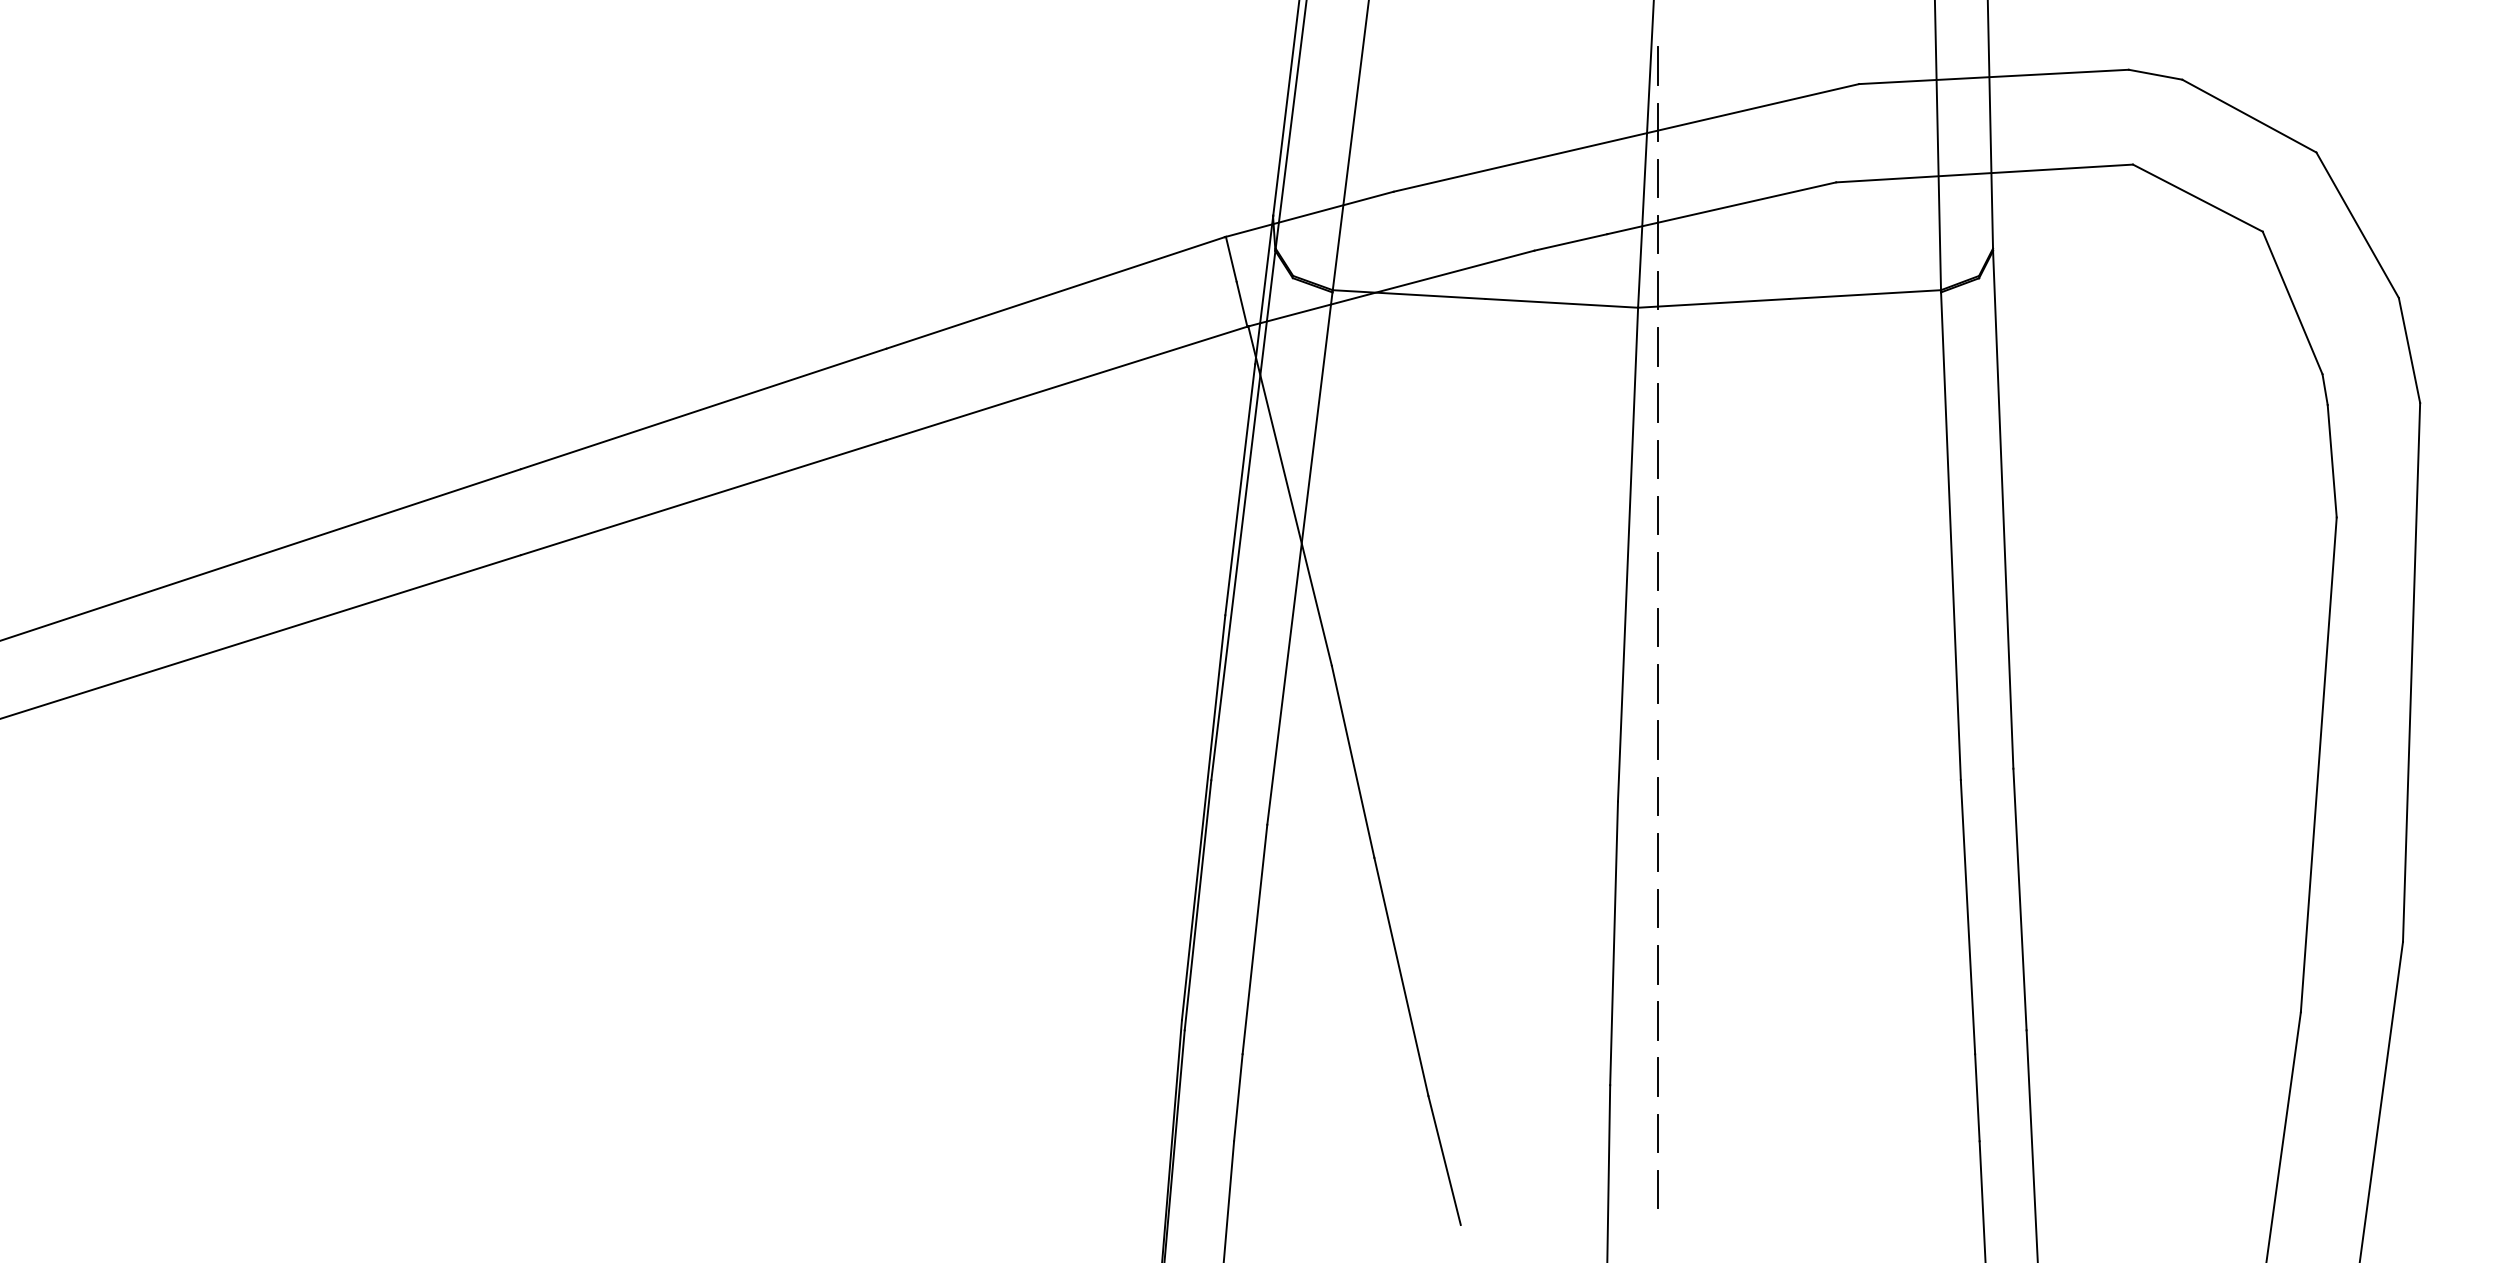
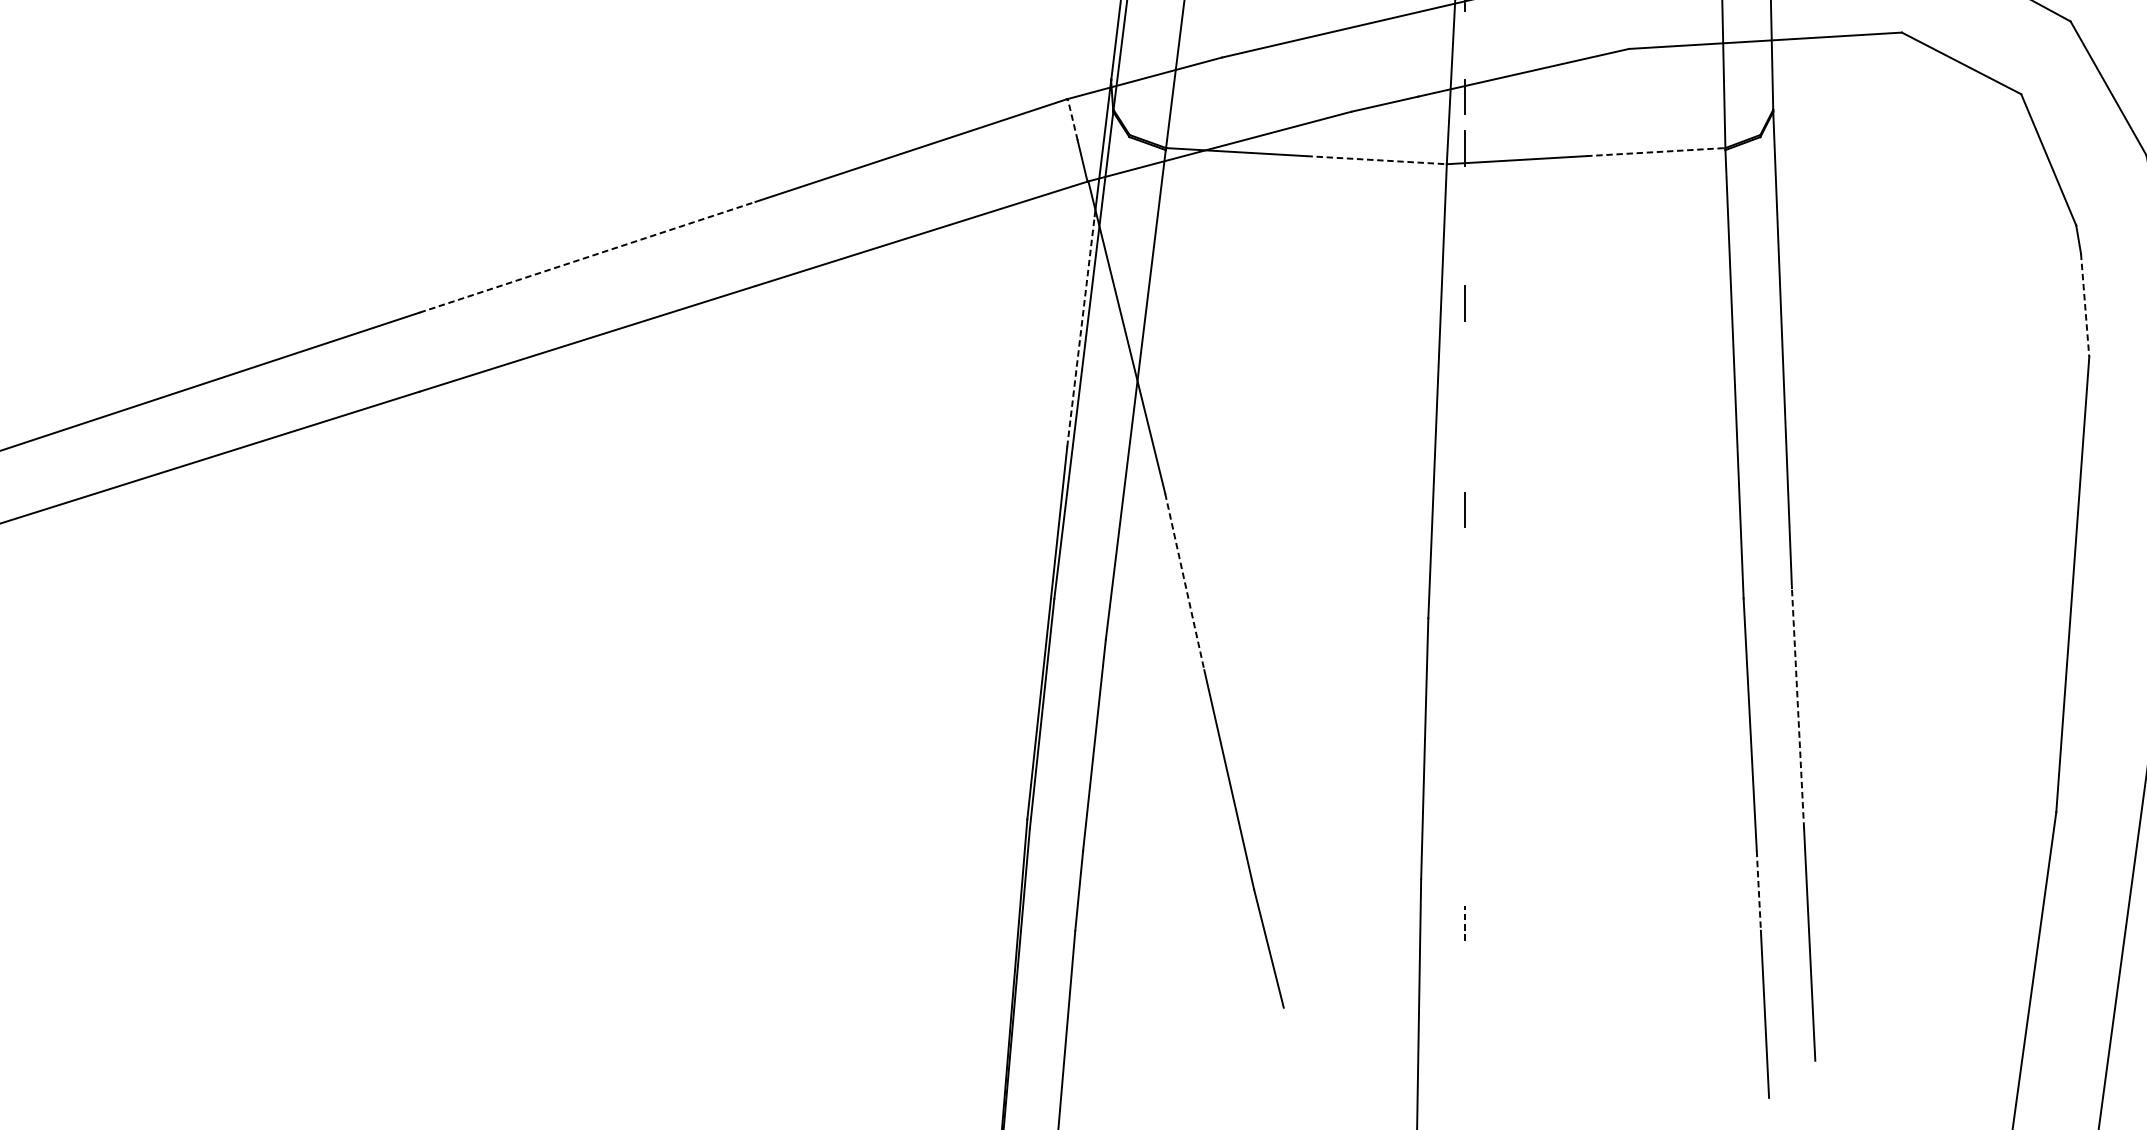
line: (1658, 178) -> (1465, 45), removed
line: (1231, 258) -> (1072, 118), solid -> dashed
line: (1865, 294) -> (1655, 152), solid -> dashed
line: (1562, 303) -> (1377, 160), solid -> dashed
line: (1658, 346) -> (1465, 199), removed
line: (1658, 402) -> (1465, 251), removed
line: (704, 408) -> (588, 256), solid -> dashed
line: (2332, 461) -> (2085, 305), solid -> dashed
line: (1240, 489) -> (1081, 331), solid -> dashed
line: (1658, 515) -> (1465, 355), removed
line: (1658, 571) -> (1465, 406), removed
line: (1658, 627) -> (1465, 458), removed
line: (1658, 739) -> (1465, 561), removed
line: (1353, 762) -> (1185, 582), solid -> dashed
line: (1658, 796) -> (1465, 613), removed
line: (1658, 852) -> (1465, 665), removed
line: (2019, 899) -> (1797, 708), solid -> dashed
line: (1658, 908) -> (1465, 716), removed
line: (1658, 964) -> (1465, 768), removed
line: (1657, 1020) -> (1464, 819), removed
line: (1658, 1076) -> (1465, 871), removed
line: (1977, 1097) -> (1758, 890), solid -> dashed
line: (1658, 1133) -> (1465, 923), solid -> dashed
line: (1658, 1189) -> (1465, 975), removed

